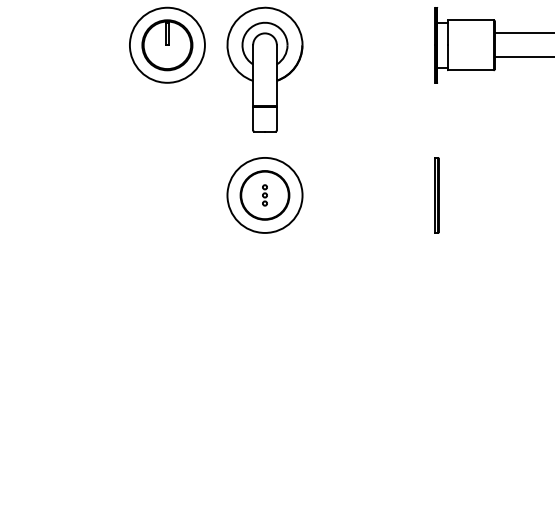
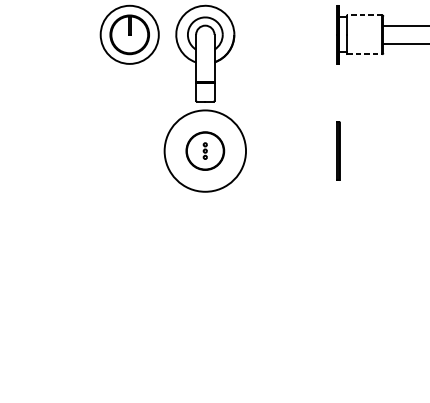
line: (470, 20) -> (364, 15), solid -> dashed
line: (470, 70) -> (364, 54), solid -> dashed
circle: (264, 194) -> (204, 150), size x1.4

